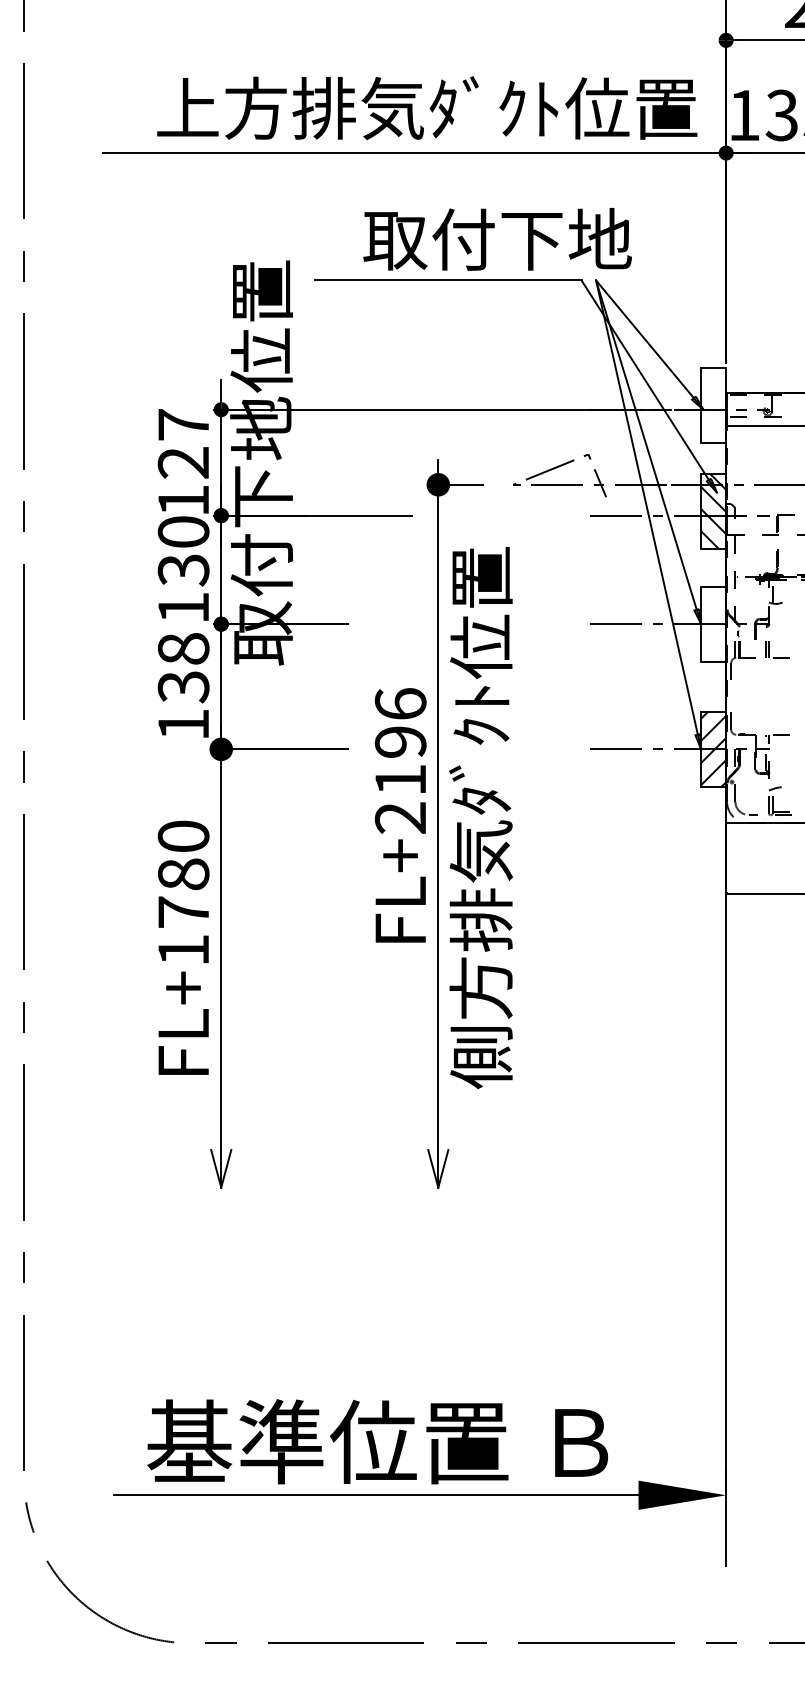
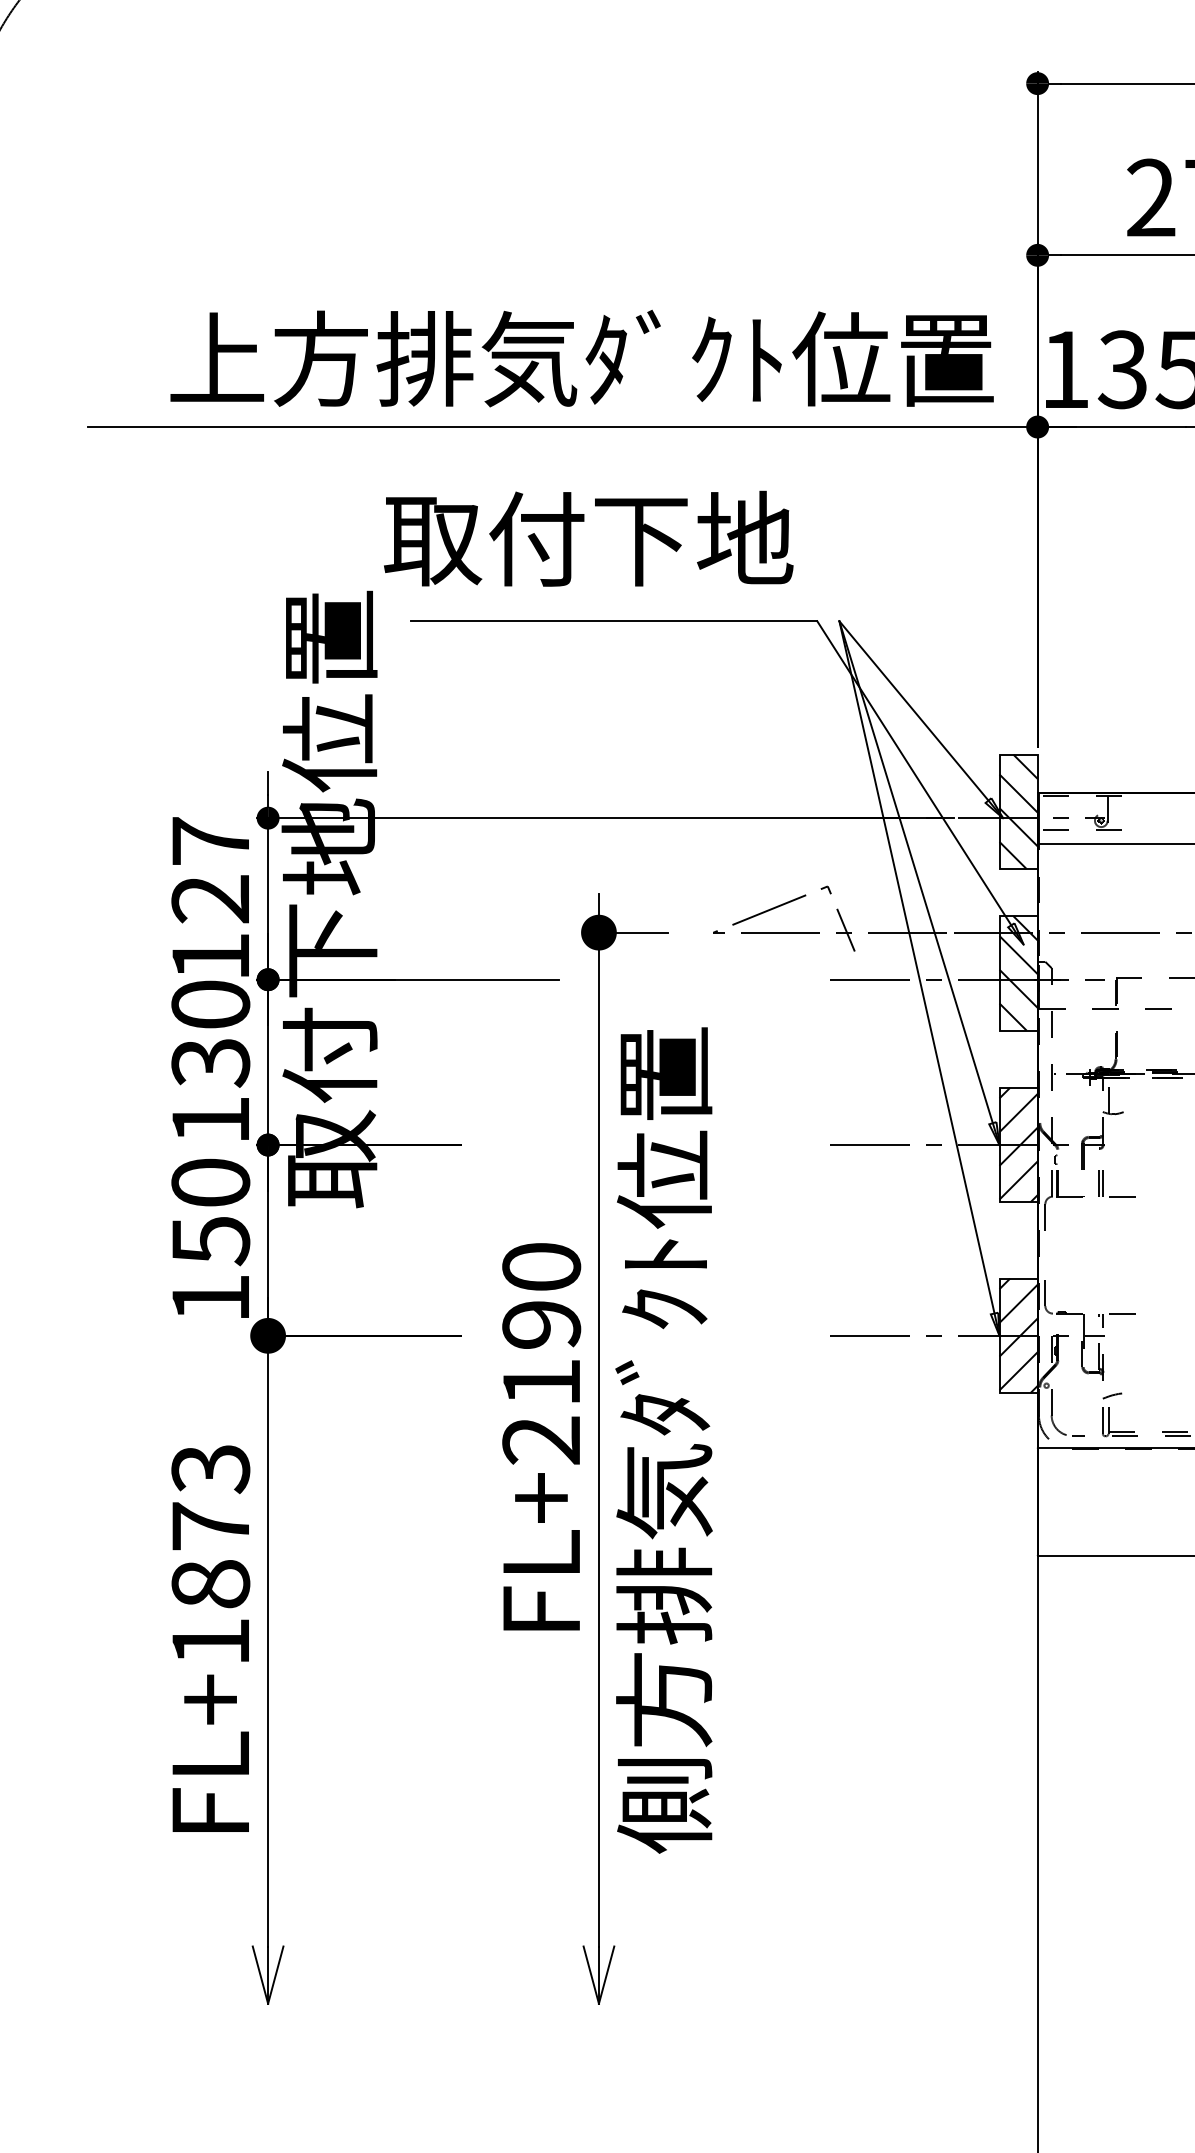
text: (497, 239) -> (588, 538), moved
hatch: (713, 405) -> (1018, 811), added
hatch: (713, 623) -> (1018, 1144), added
text: (183, 668) -> (210, 1212), 138 -> 150
text: (400, 703) -> (541, 1265), FL+2196 -> FL+2190
text: (183, 873) -> (210, 1525), FL+1780 -> FL+1873

